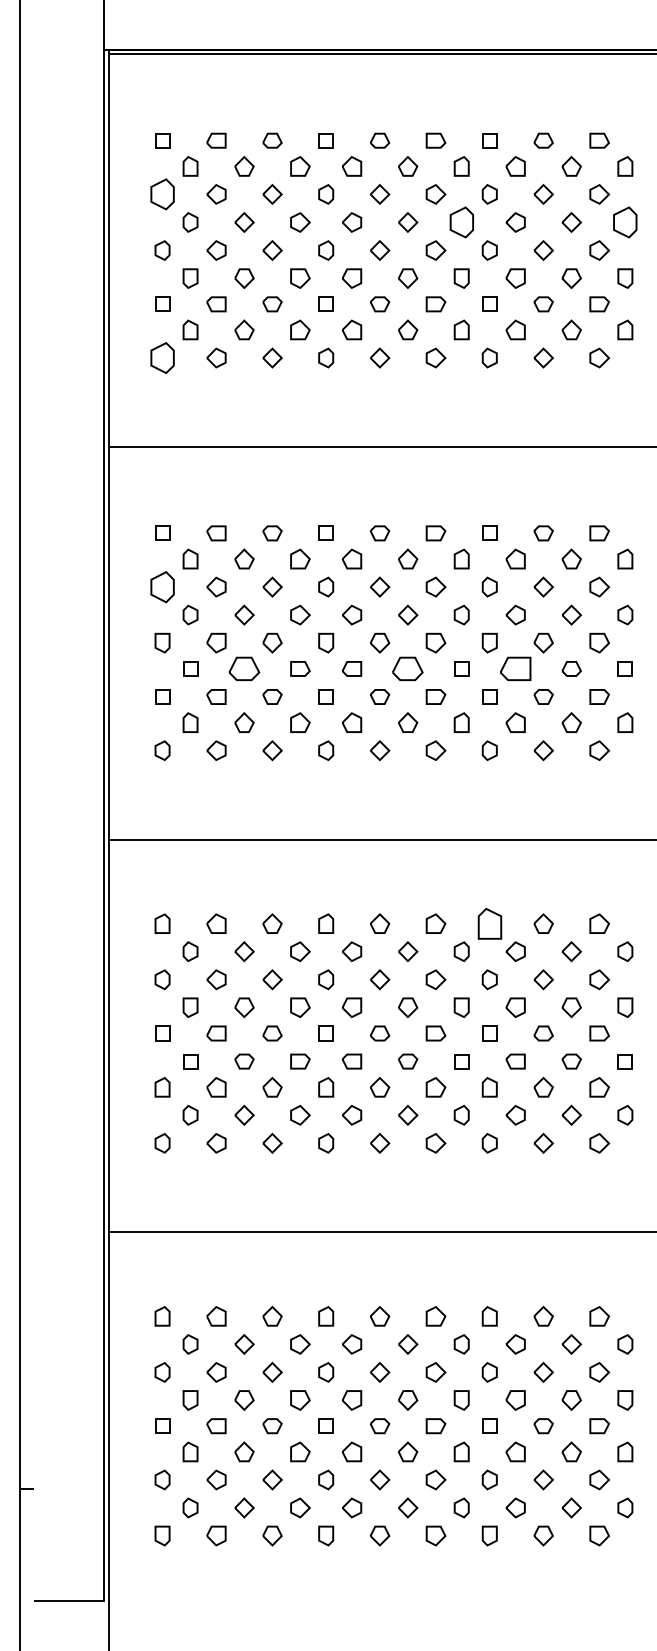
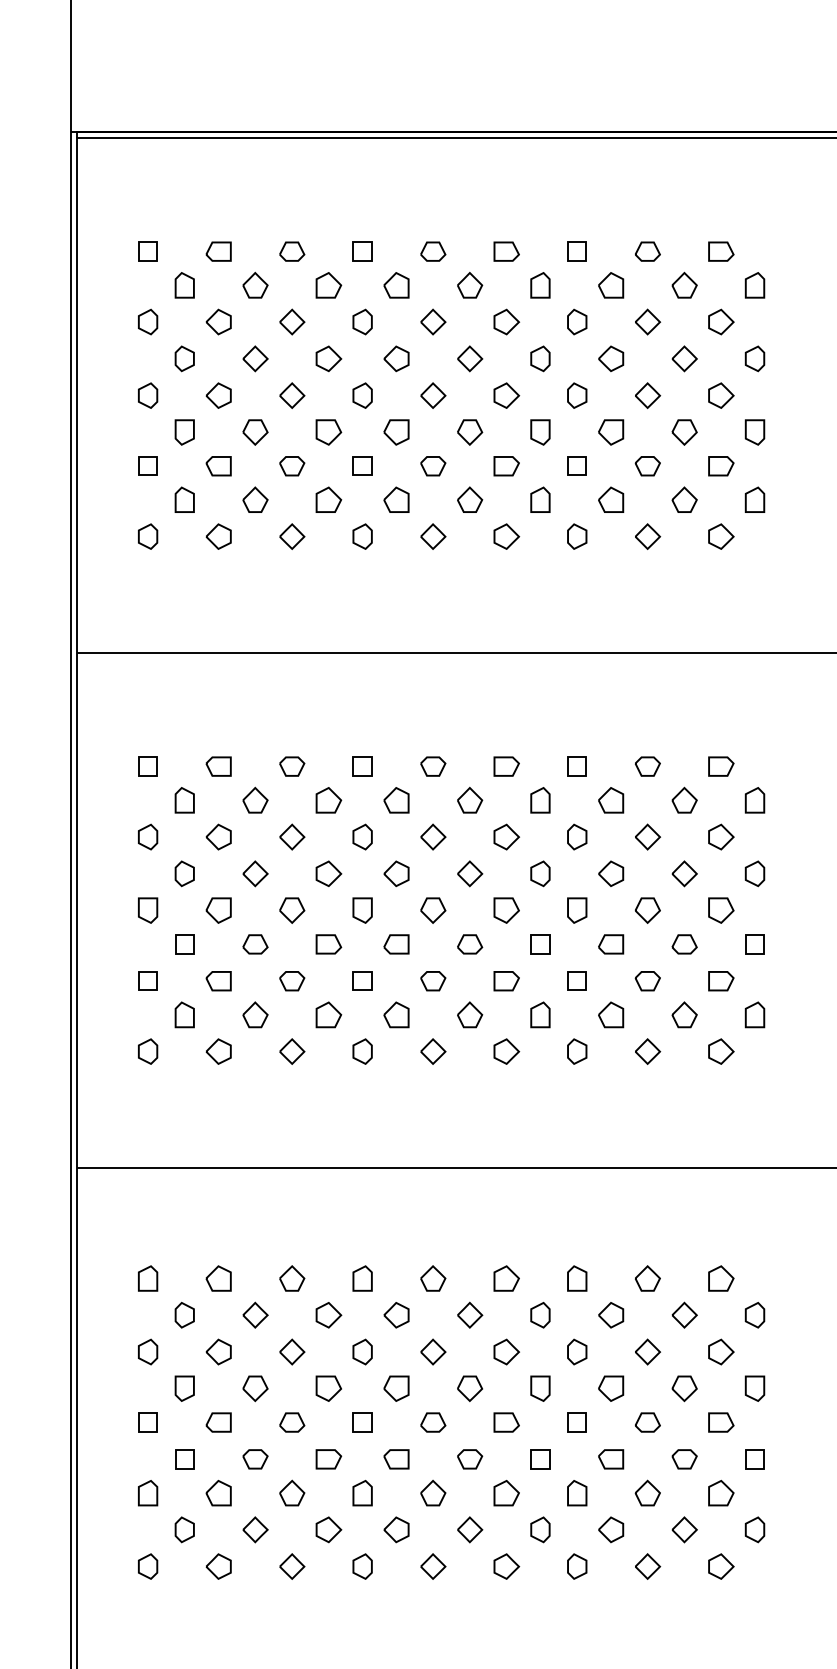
part: (162, 194) -> (147, 322), size x0.62
part: (461, 222) -> (540, 358), size x0.62
part: (625, 222) -> (755, 358), size x0.62
part: (162, 357) -> (147, 535), size x0.62
part: (162, 586) -> (147, 836), size x0.62
part: (244, 668) -> (255, 943), size x0.62
part: (408, 668) -> (470, 943), size x0.62
part: (515, 668) -> (610, 943), size x0.62
part: (489, 923) -> (576, 1278), size x0.62

